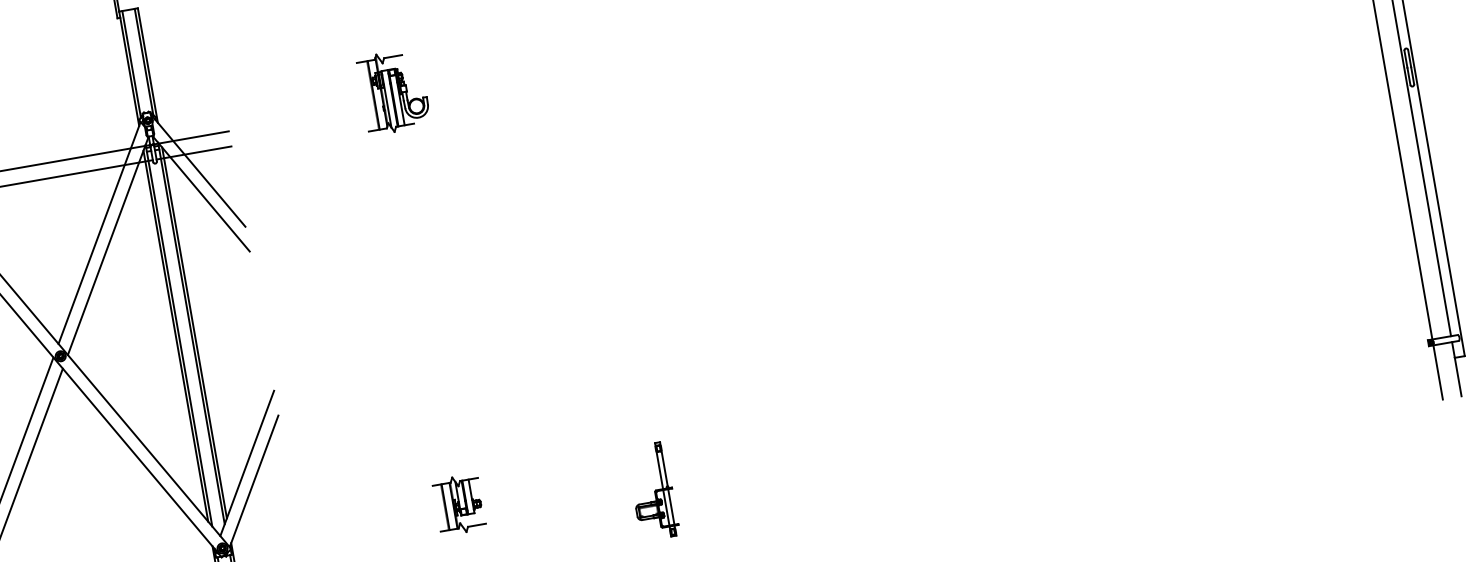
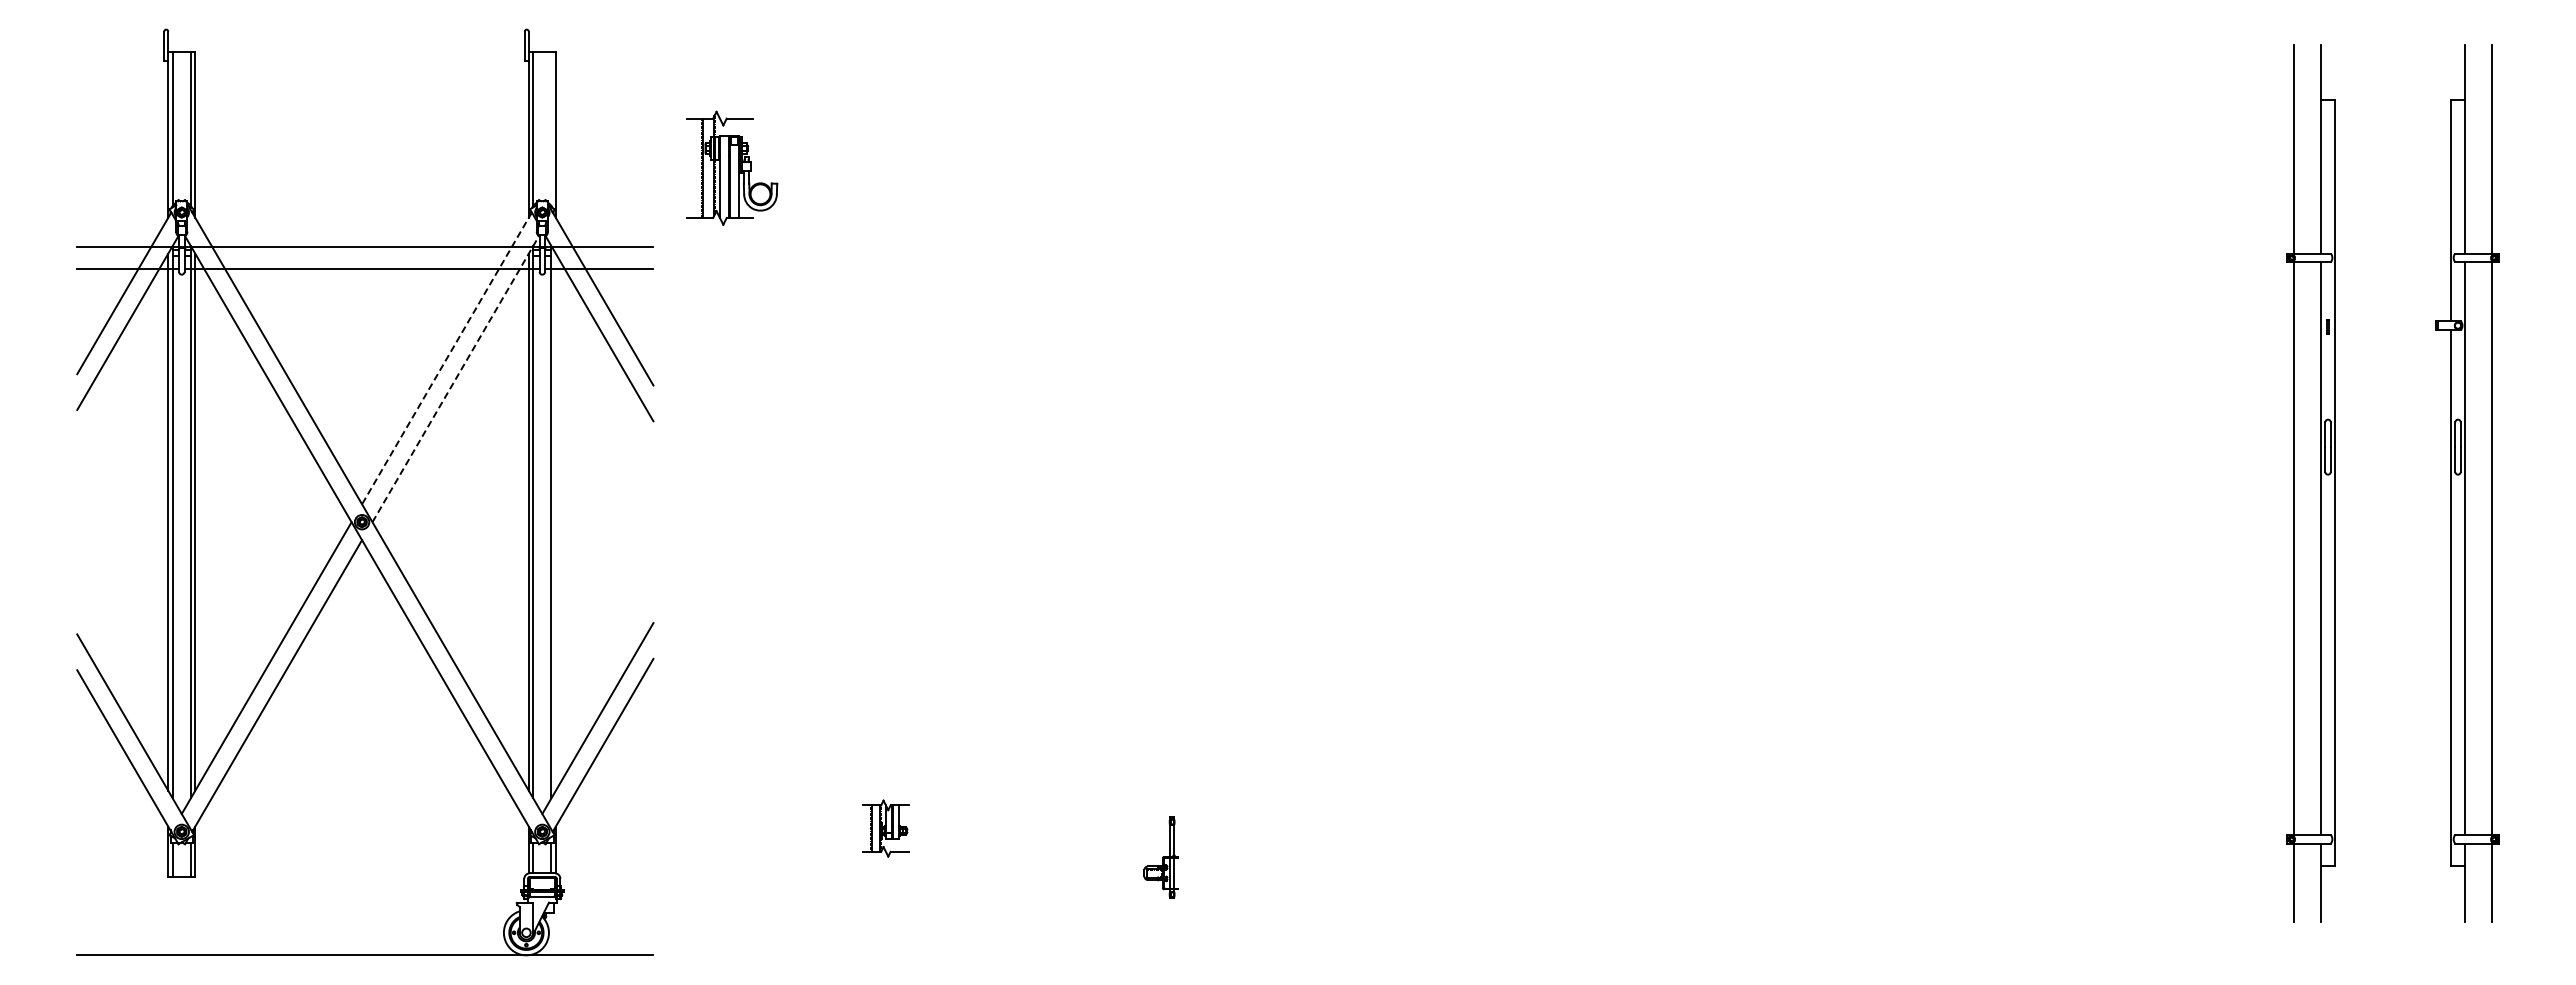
line: (144, 61) -> (551, 128), removed
part: (394, 91) -> (732, 167), moved
line: (99, 233) -> (446, 358), solid -> dashed
line: (107, 245) -> (455, 378), solid -> dashed
line: (194, 332) -> (555, 521), removed
part: (652, 491) -> (1160, 857), size x0.6
part: (459, 504) -> (885, 828), size x0.7

